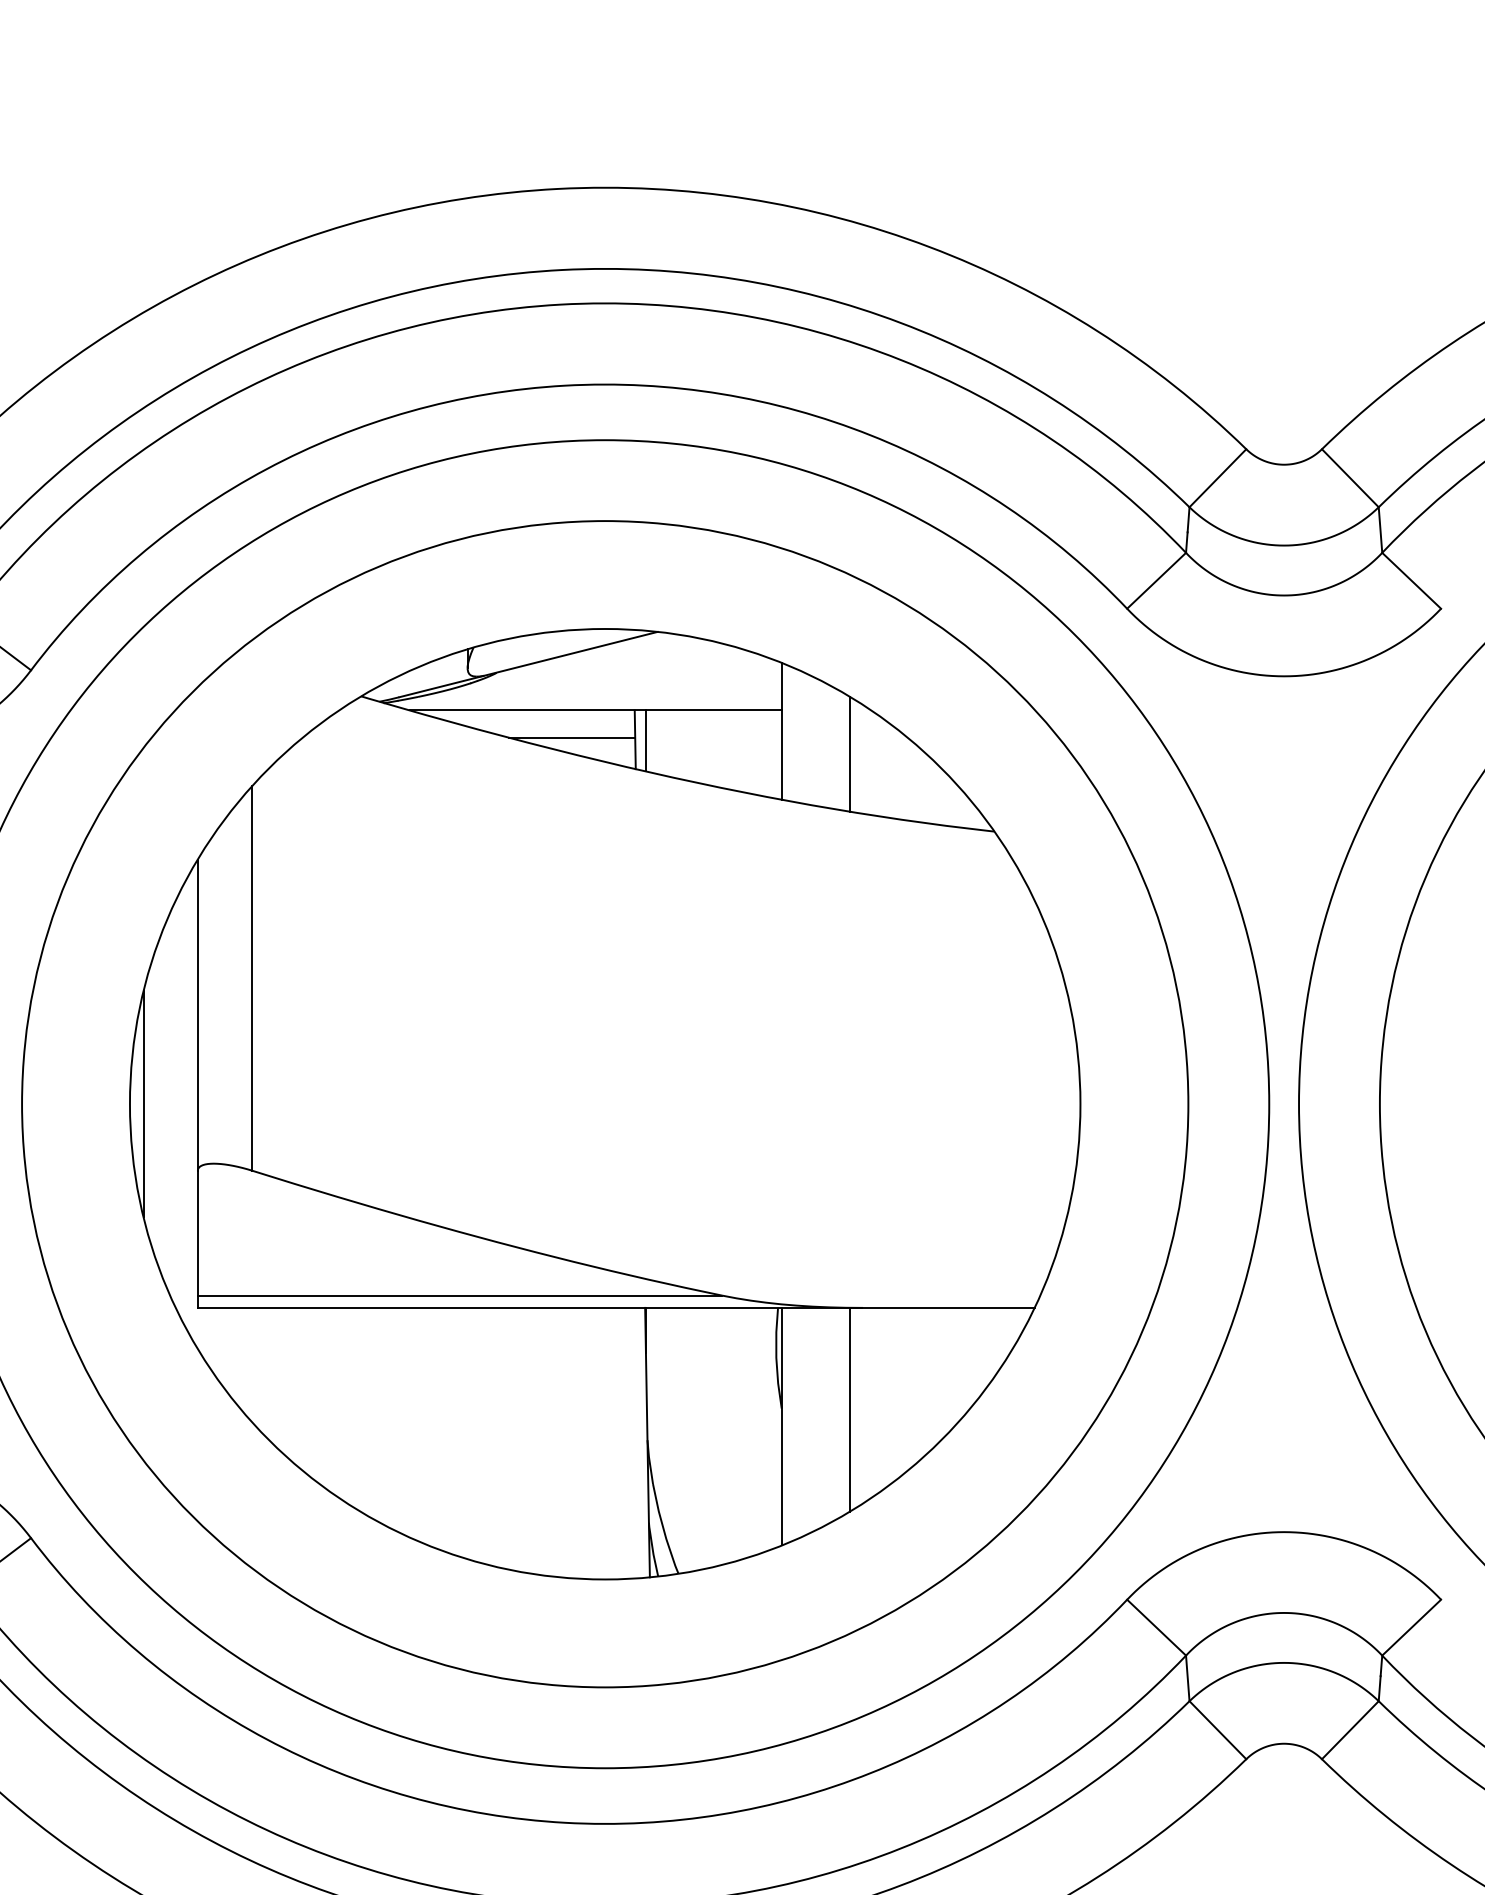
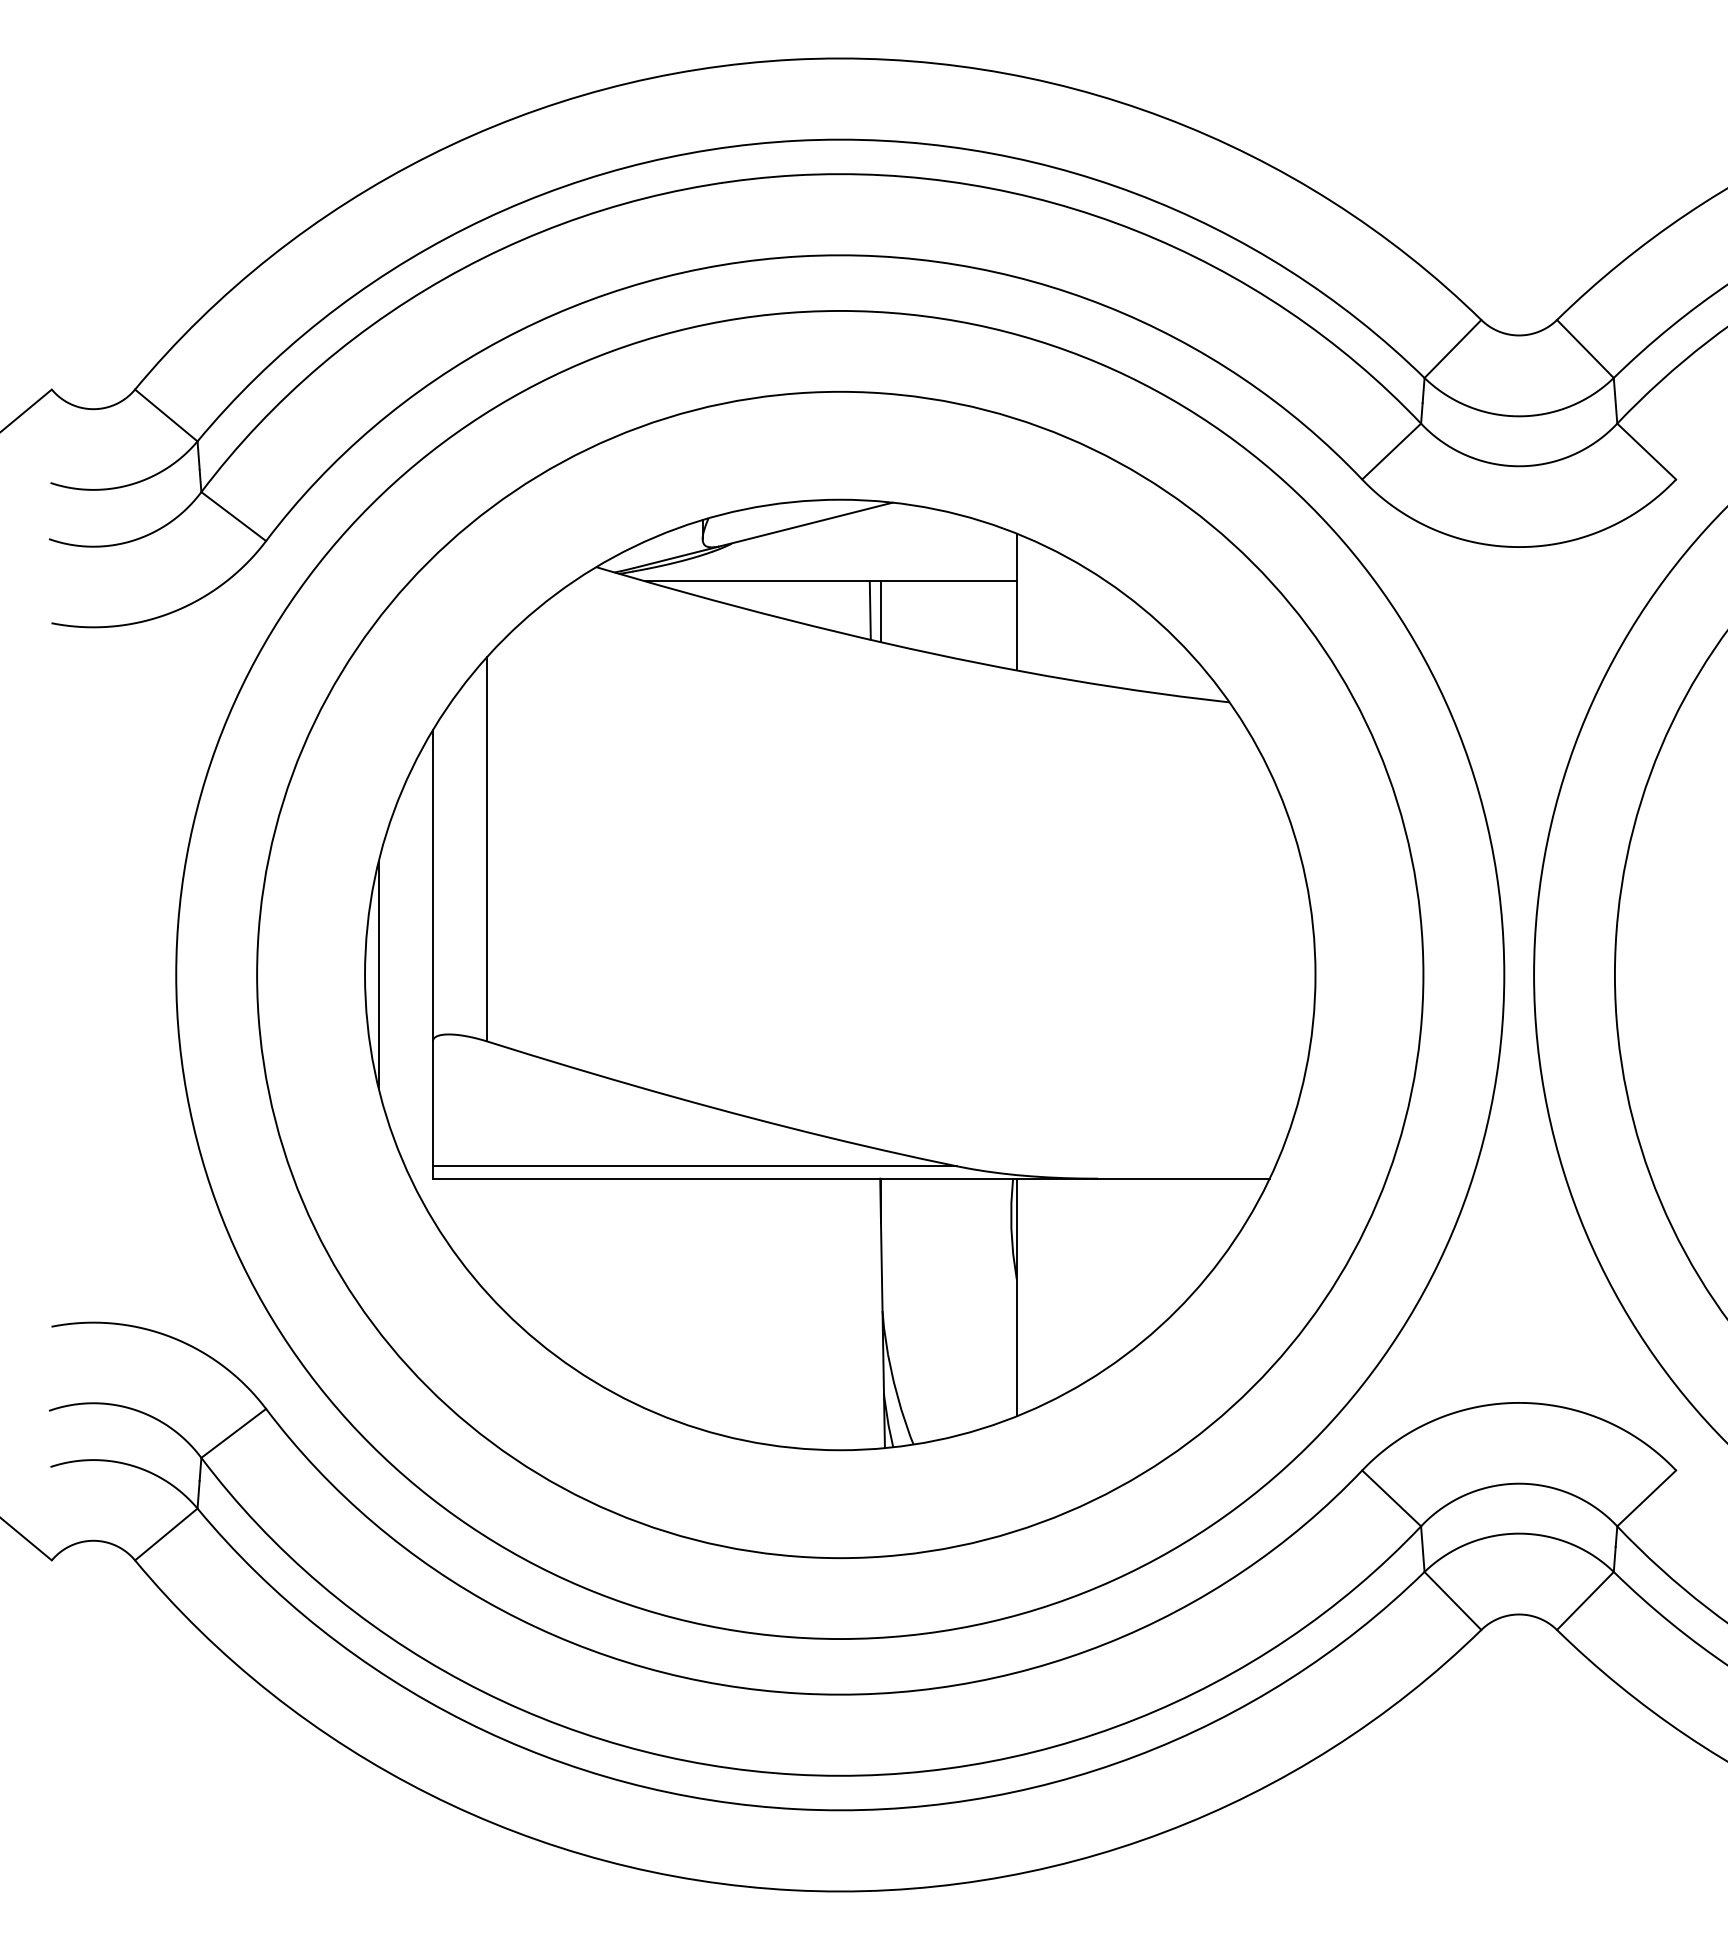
line: (571, 737) -> (806, 608), removed
line: (849, 753) -> (1084, 624), removed
line: (849, 1409) -> (1084, 1280), removed

